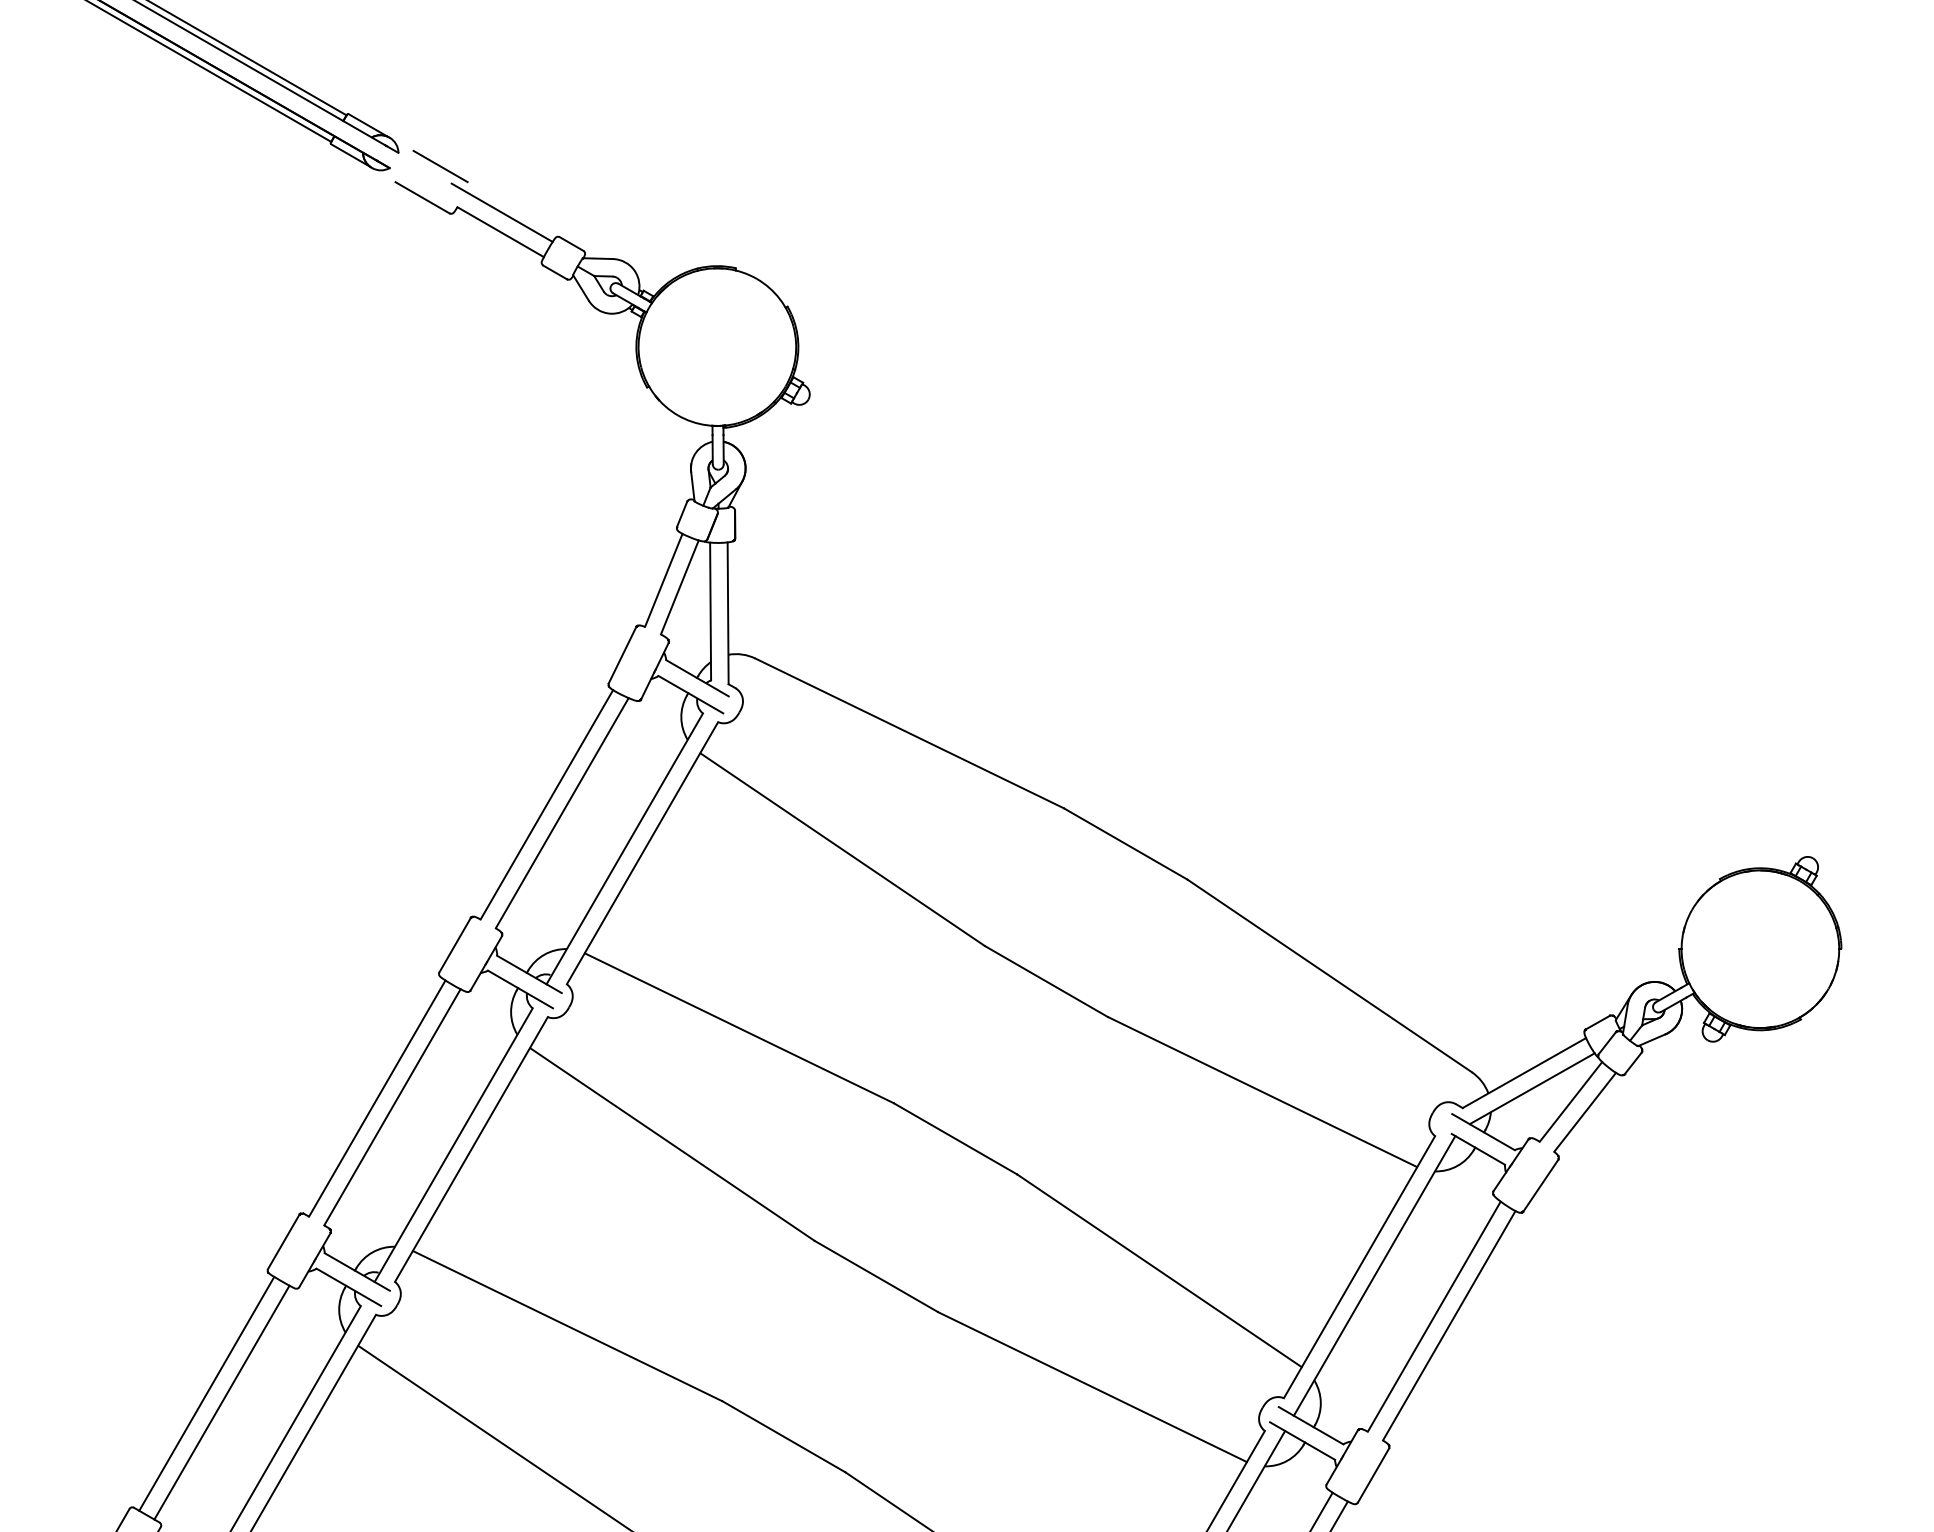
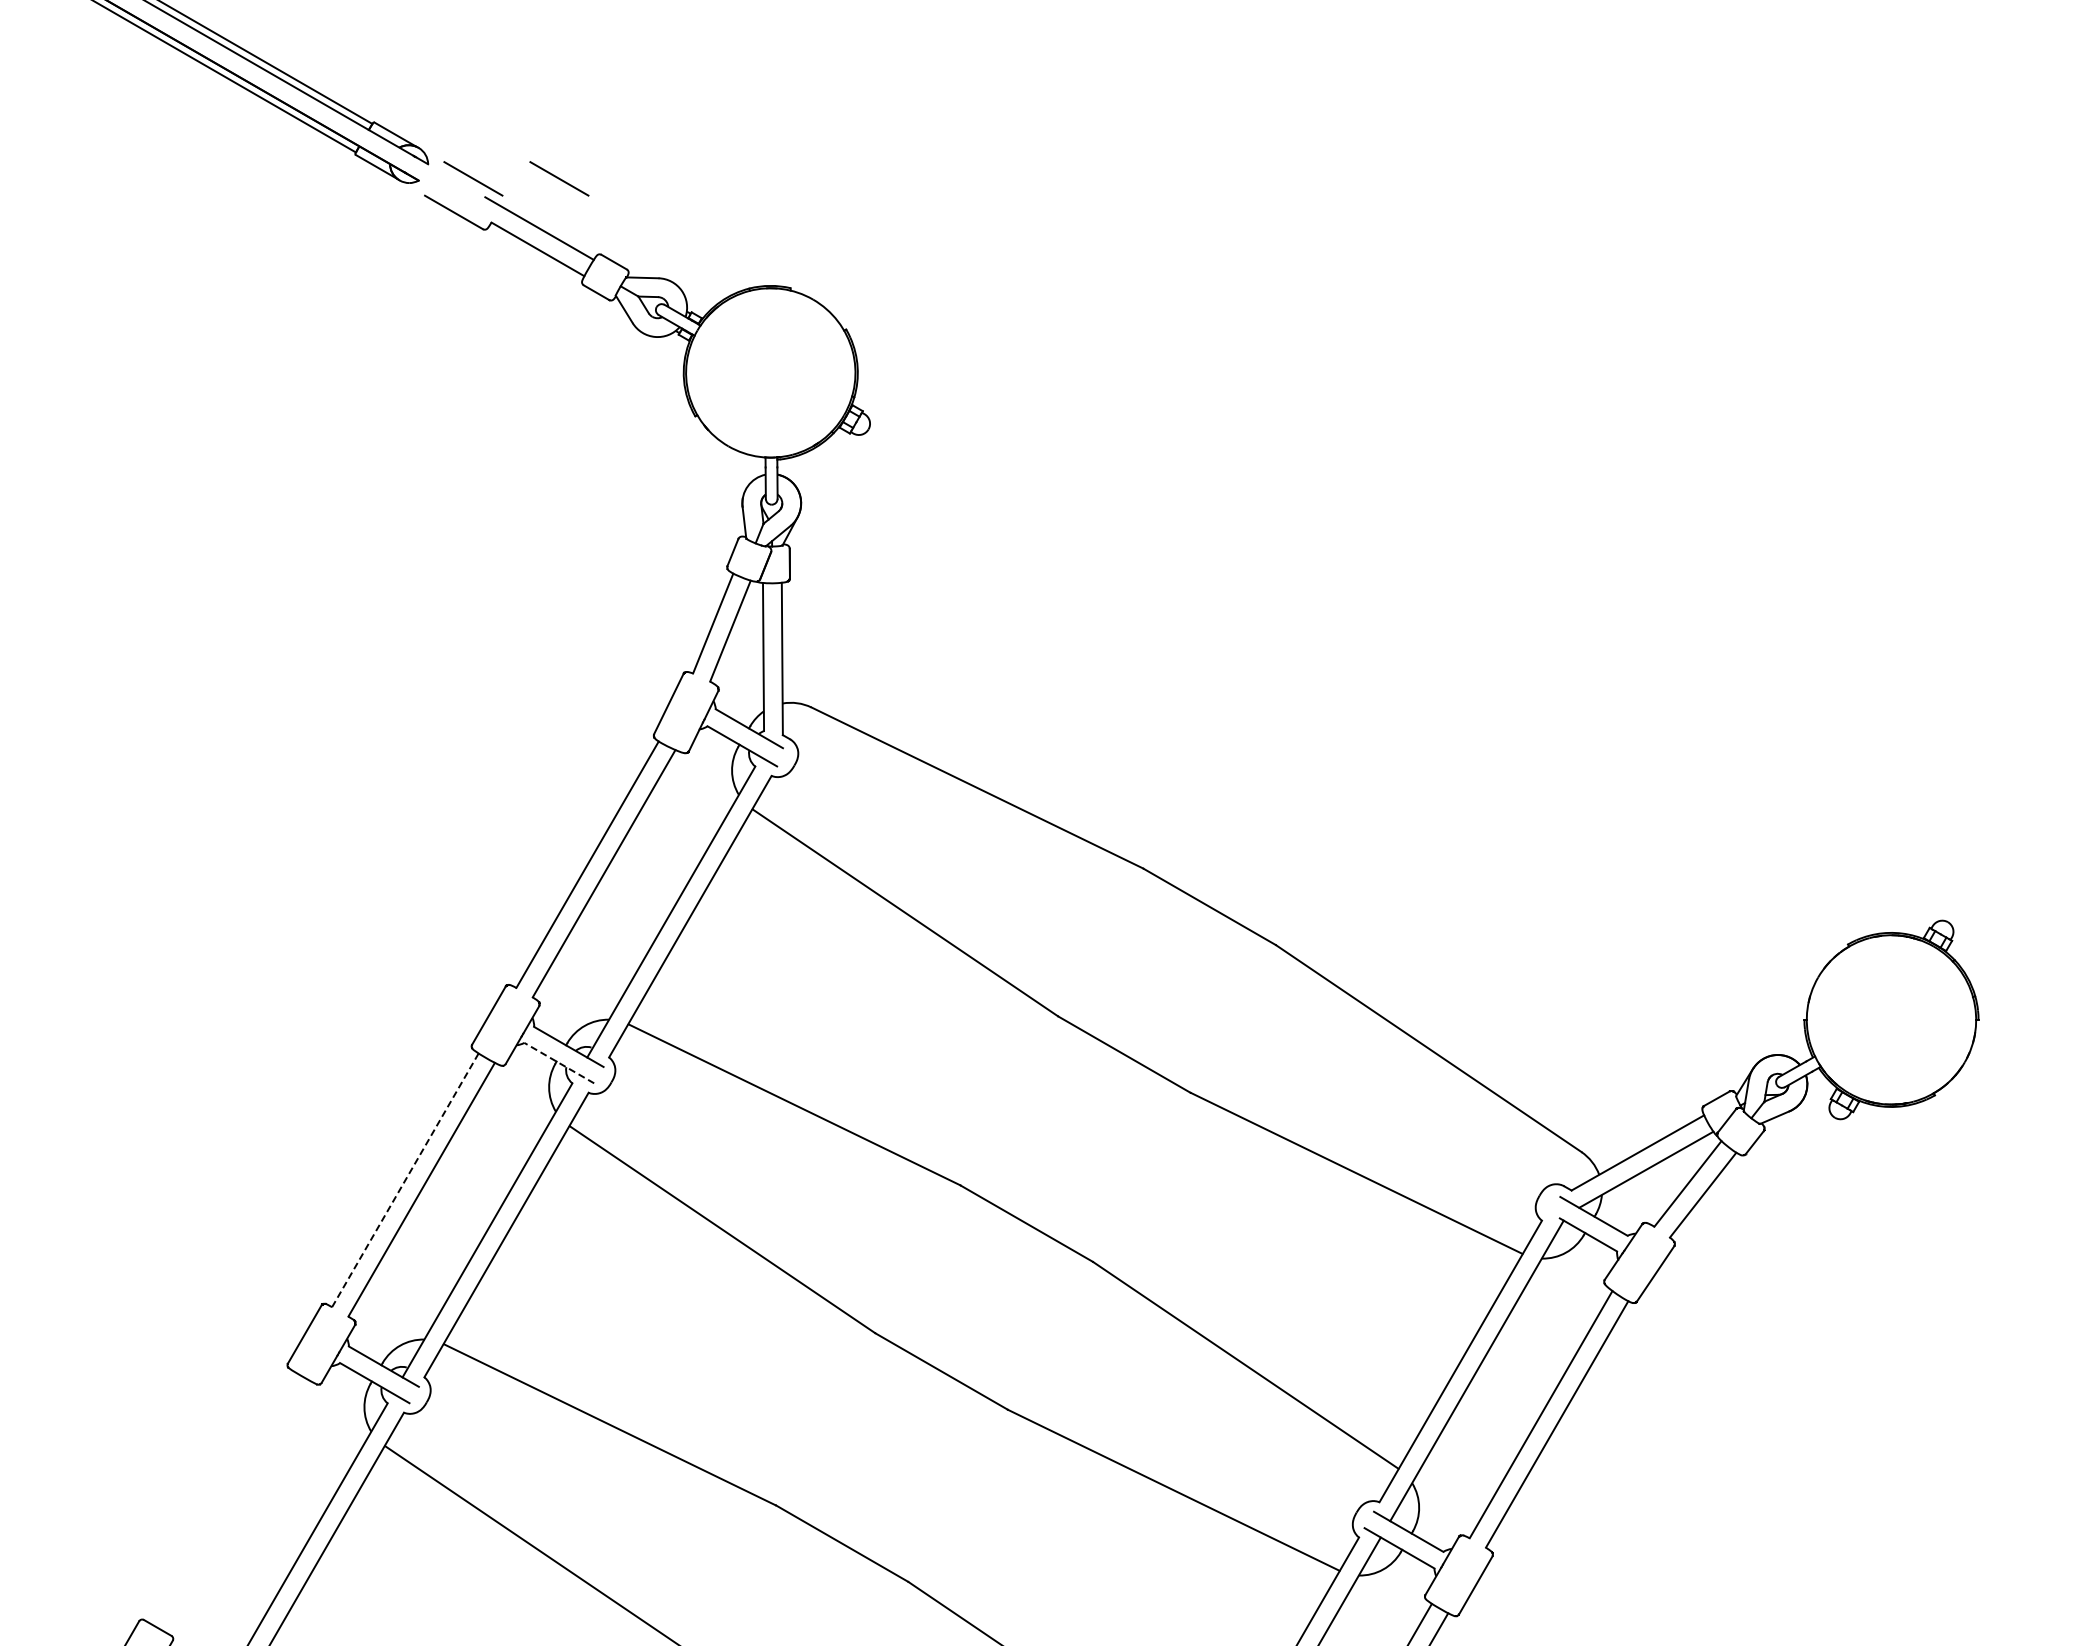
line: (520, 166) -> (559, 178), added
line: (519, 988) -> (558, 1062), solid -> dashed
line: (377, 1098) -> (405, 1180), solid -> dashed
line: (206, 1393) -> (221, 1497), removed
line: (221, 1402) -> (238, 1506), removed

